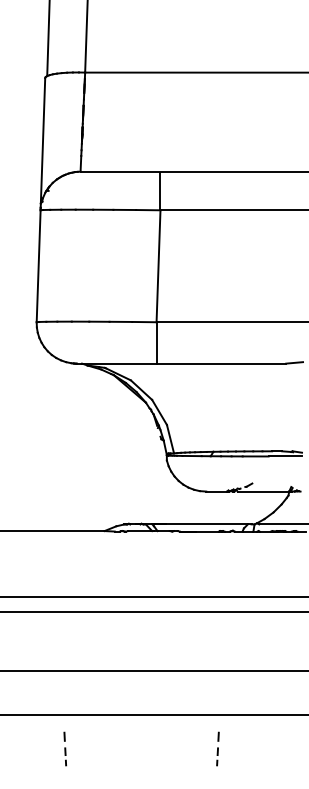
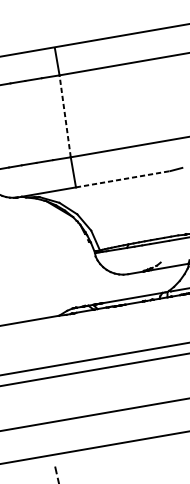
line: (158, 265) -> (65, 115), solid -> dashed
line: (221, 363) -> (123, 179), solid -> dashed
part: (217, 748) -> (168, 459), removed

